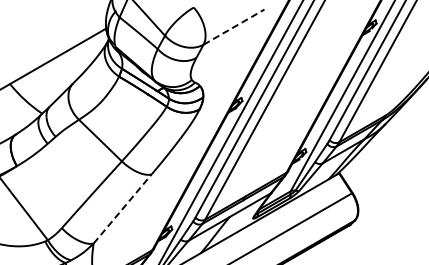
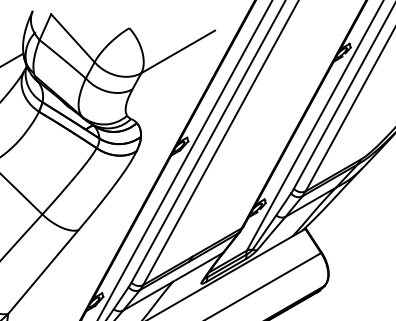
line: (234, 26) -> (178, 51), dashed -> solid
line: (122, 208) -> (43, 271), dashed -> solid

